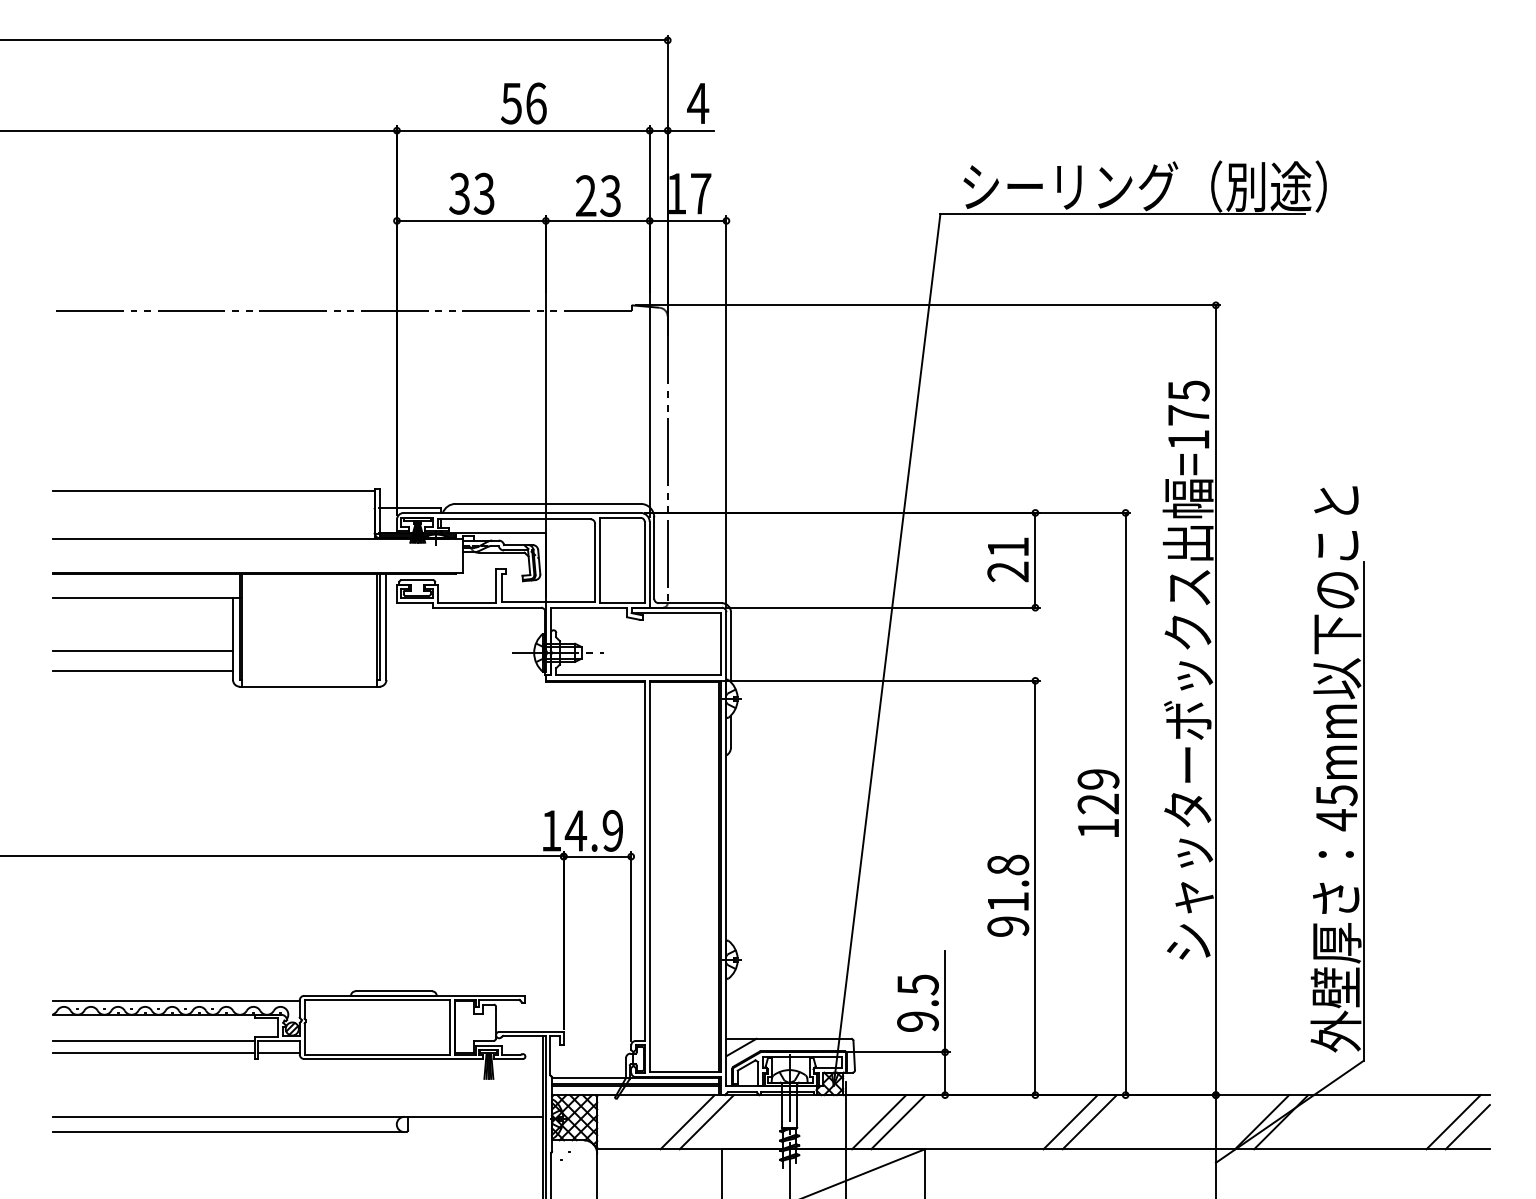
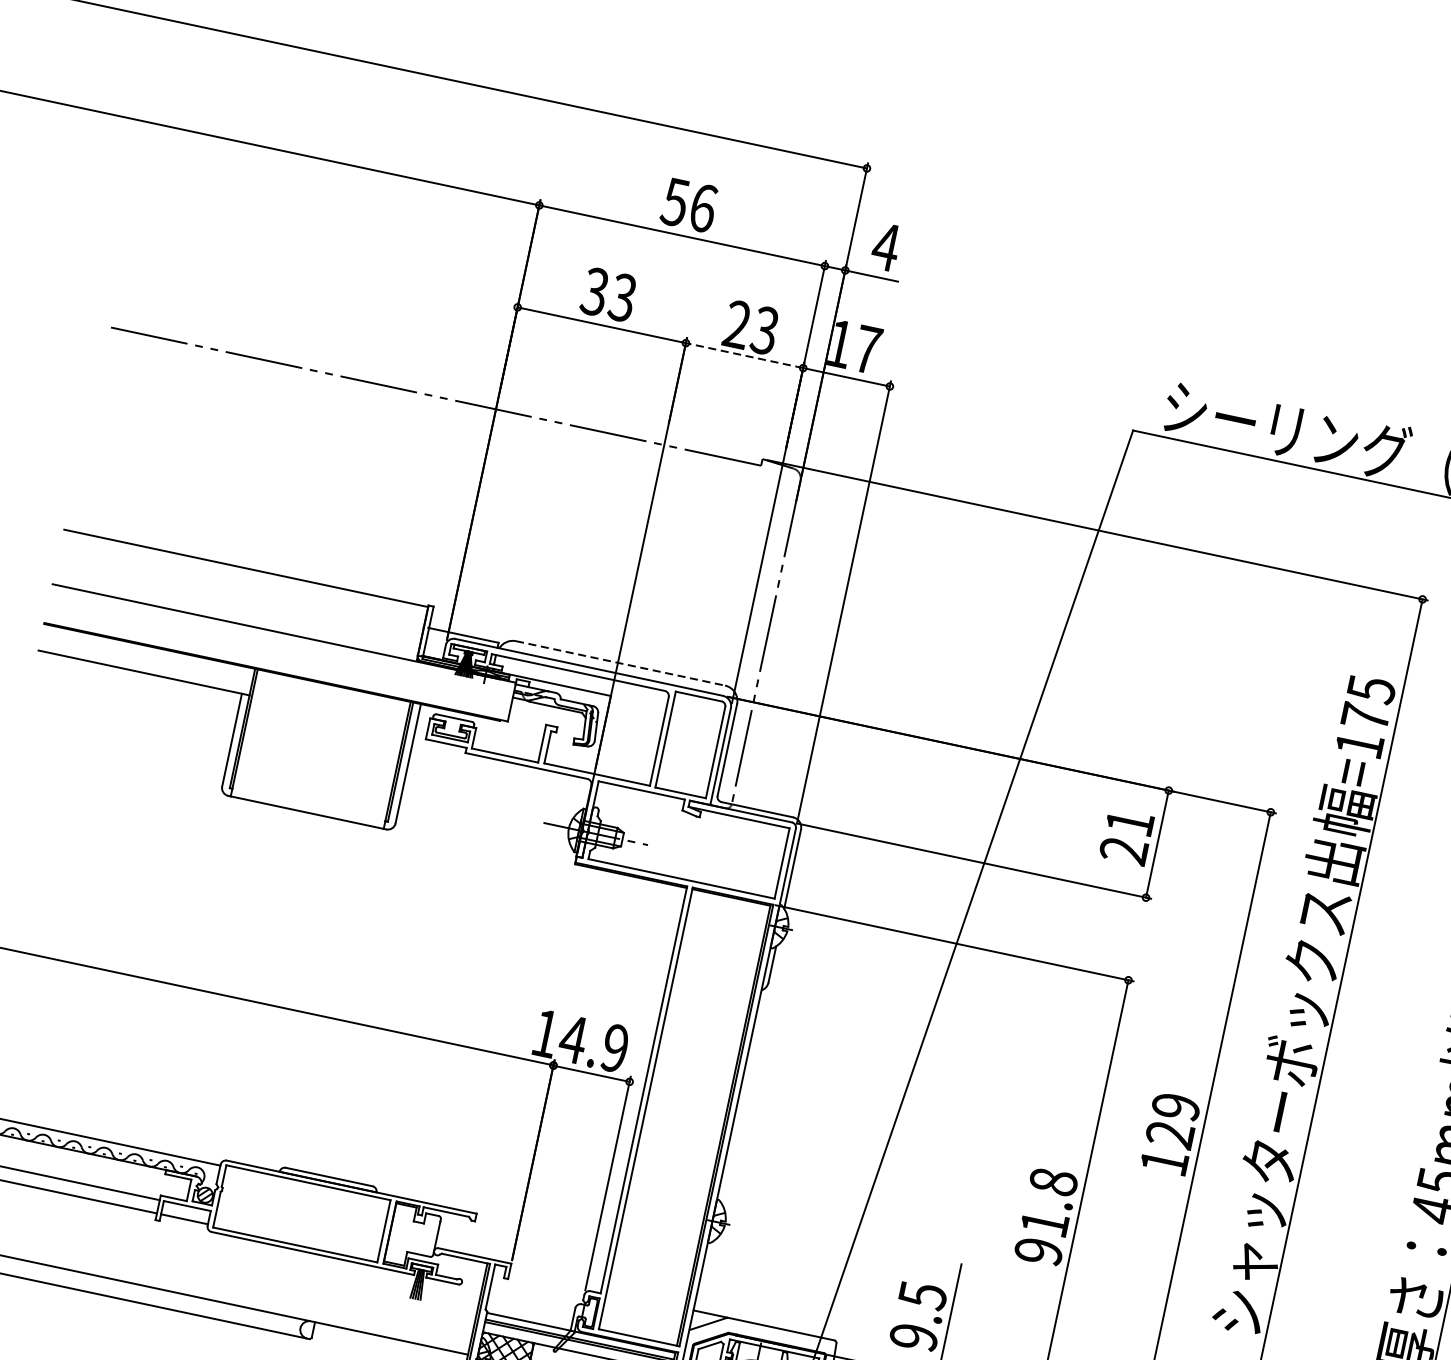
line: (597, 220) -> (744, 355), solid -> dashed
line: (548, 503) -> (620, 663), solid -> dashed
line: (143, 651) -> (127, 732), removed
line: (143, 671) -> (123, 755), removed

